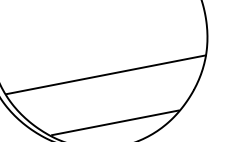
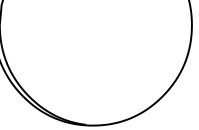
line: (106, 75) -> (96, 61), removed
line: (114, 123) -> (95, 104), removed

